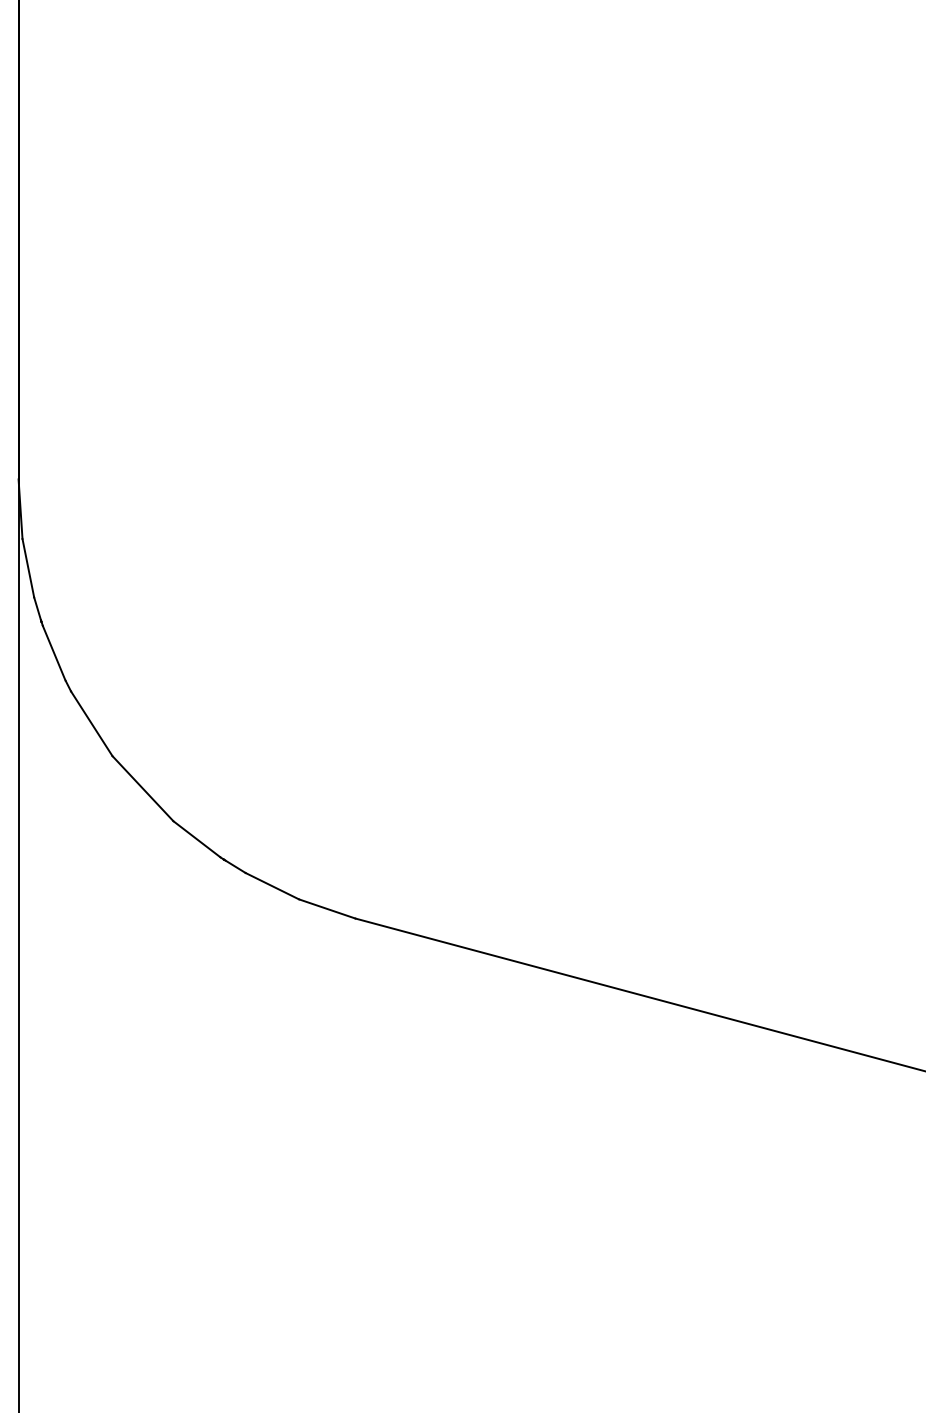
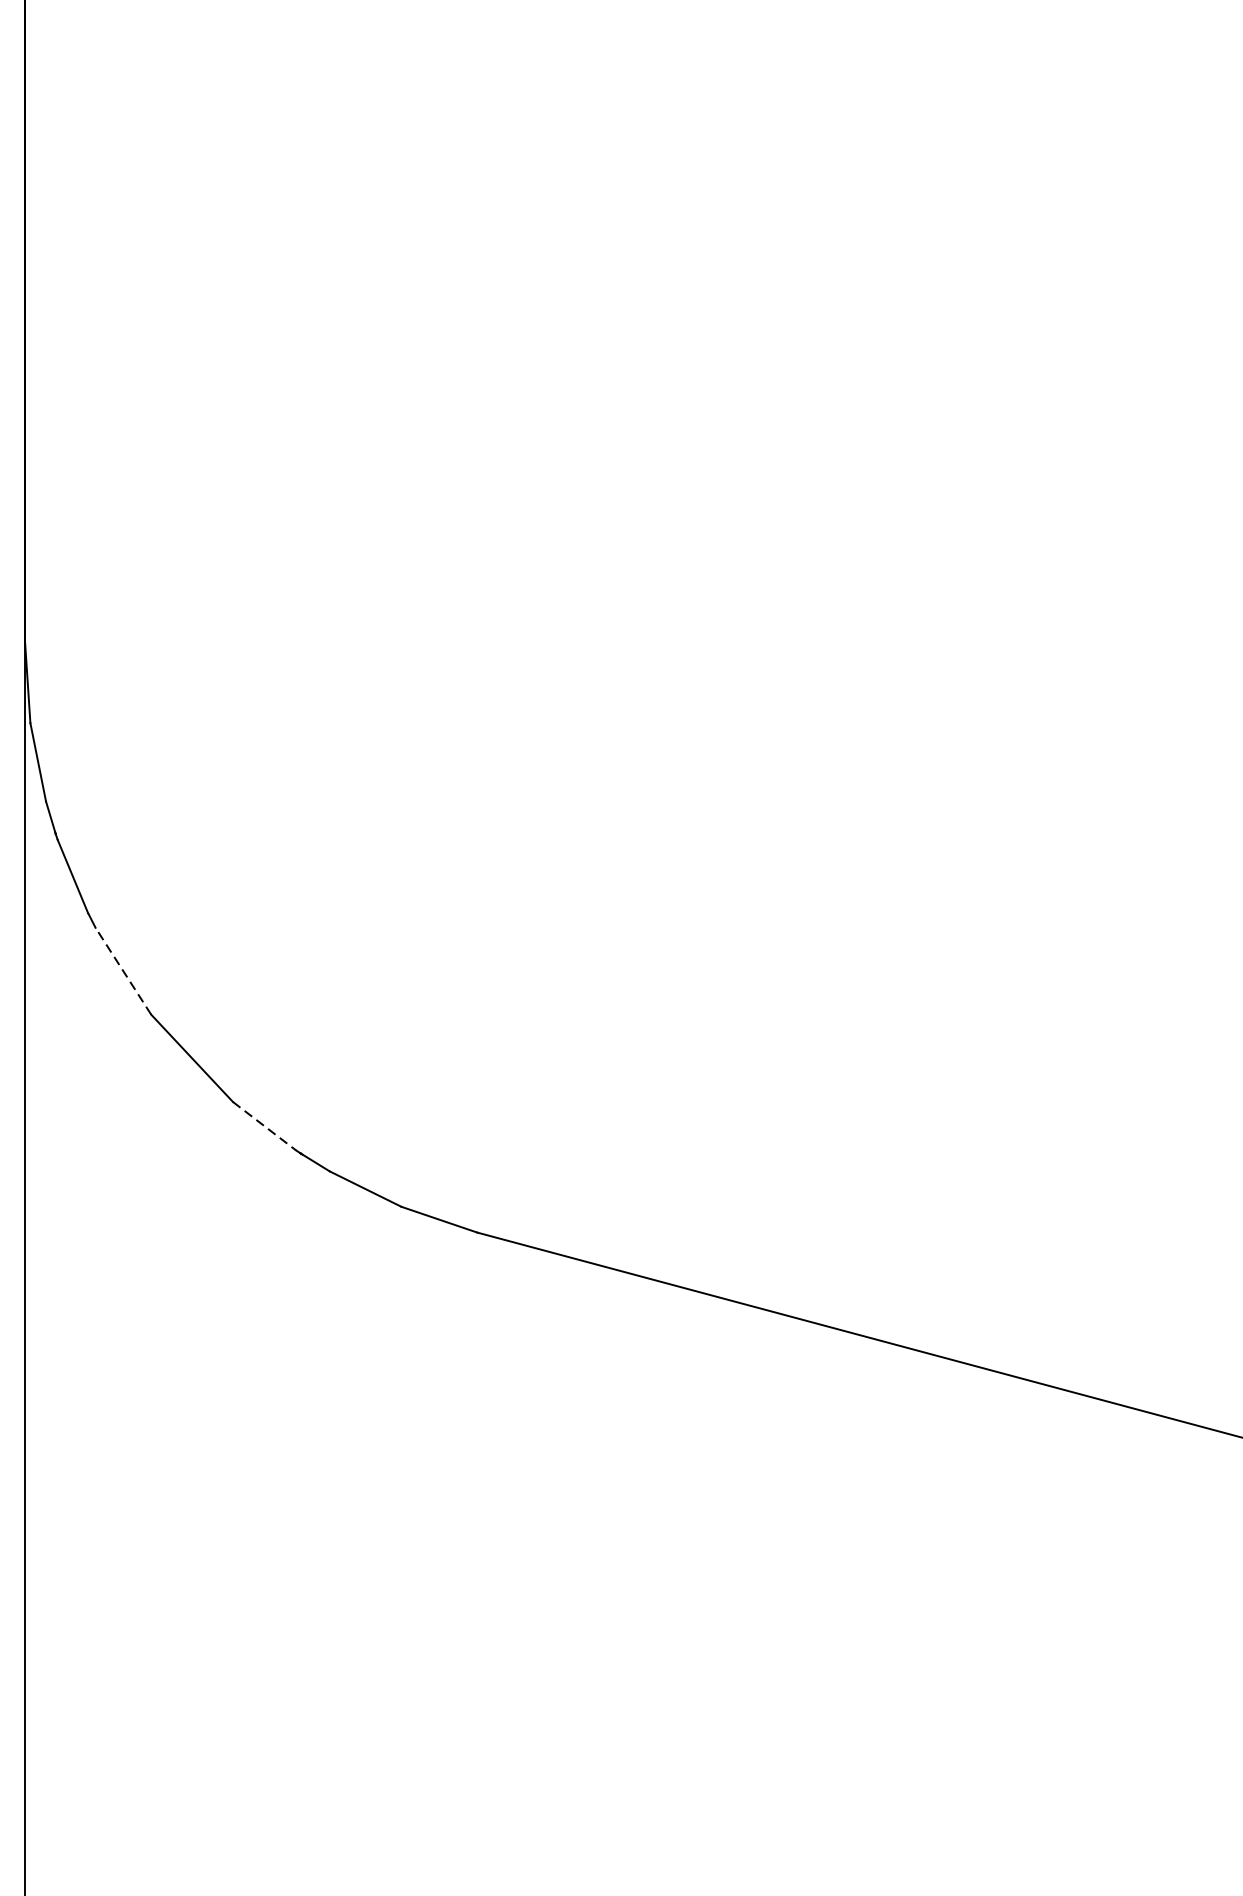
line: (91, 723) -> (122, 970), solid -> dashed
line: (196, 839) -> (263, 1126), solid -> dashed

